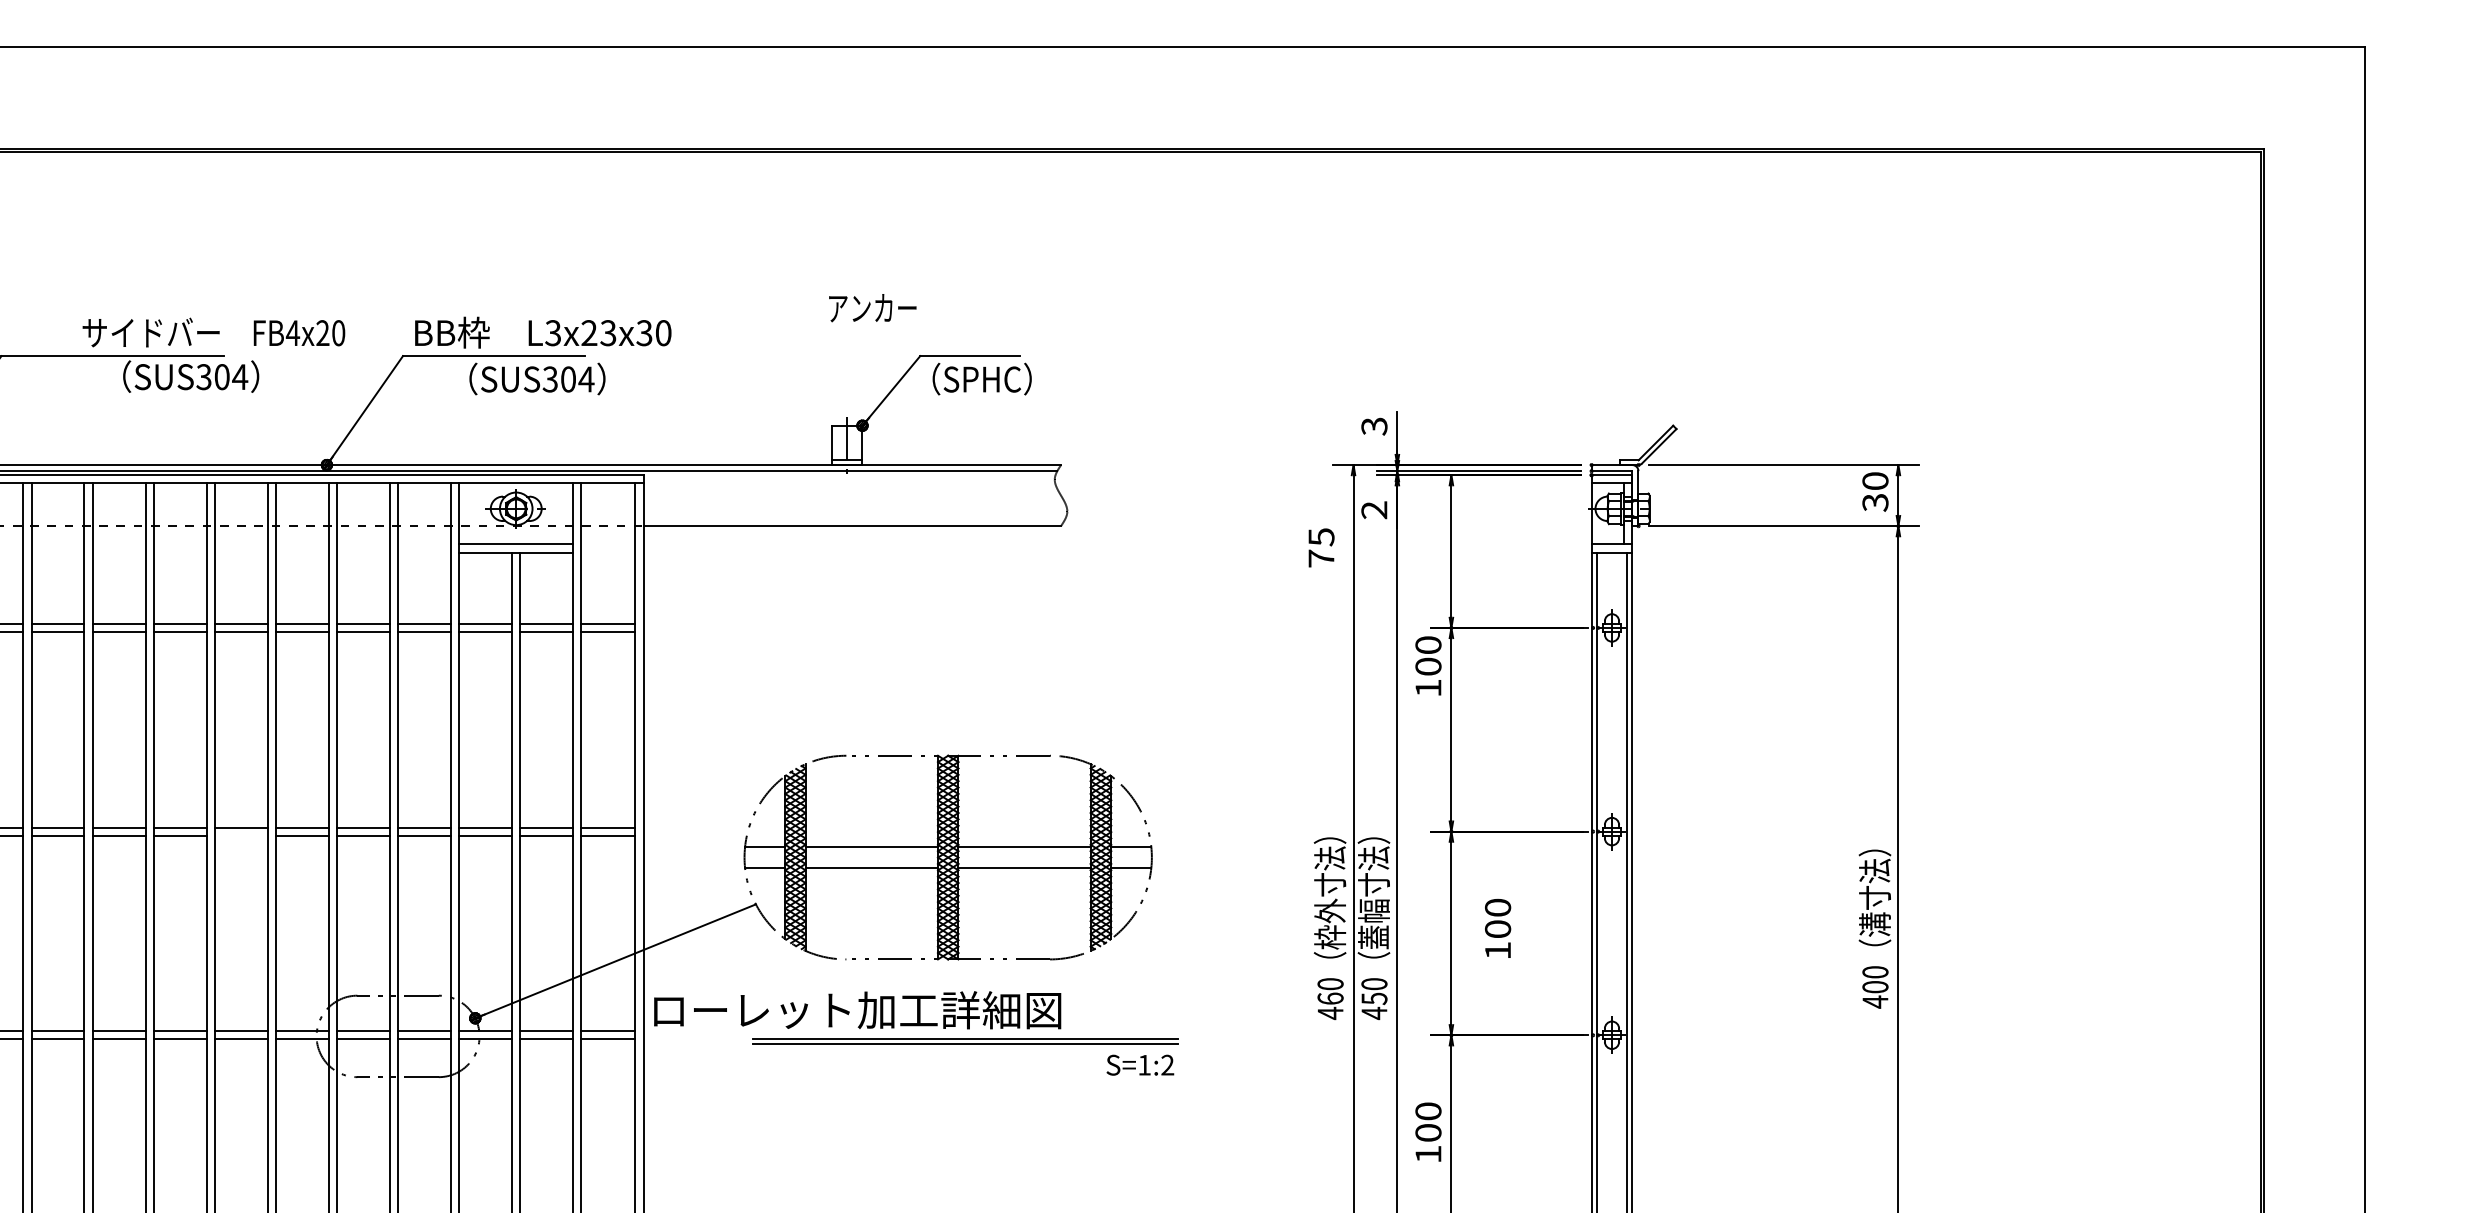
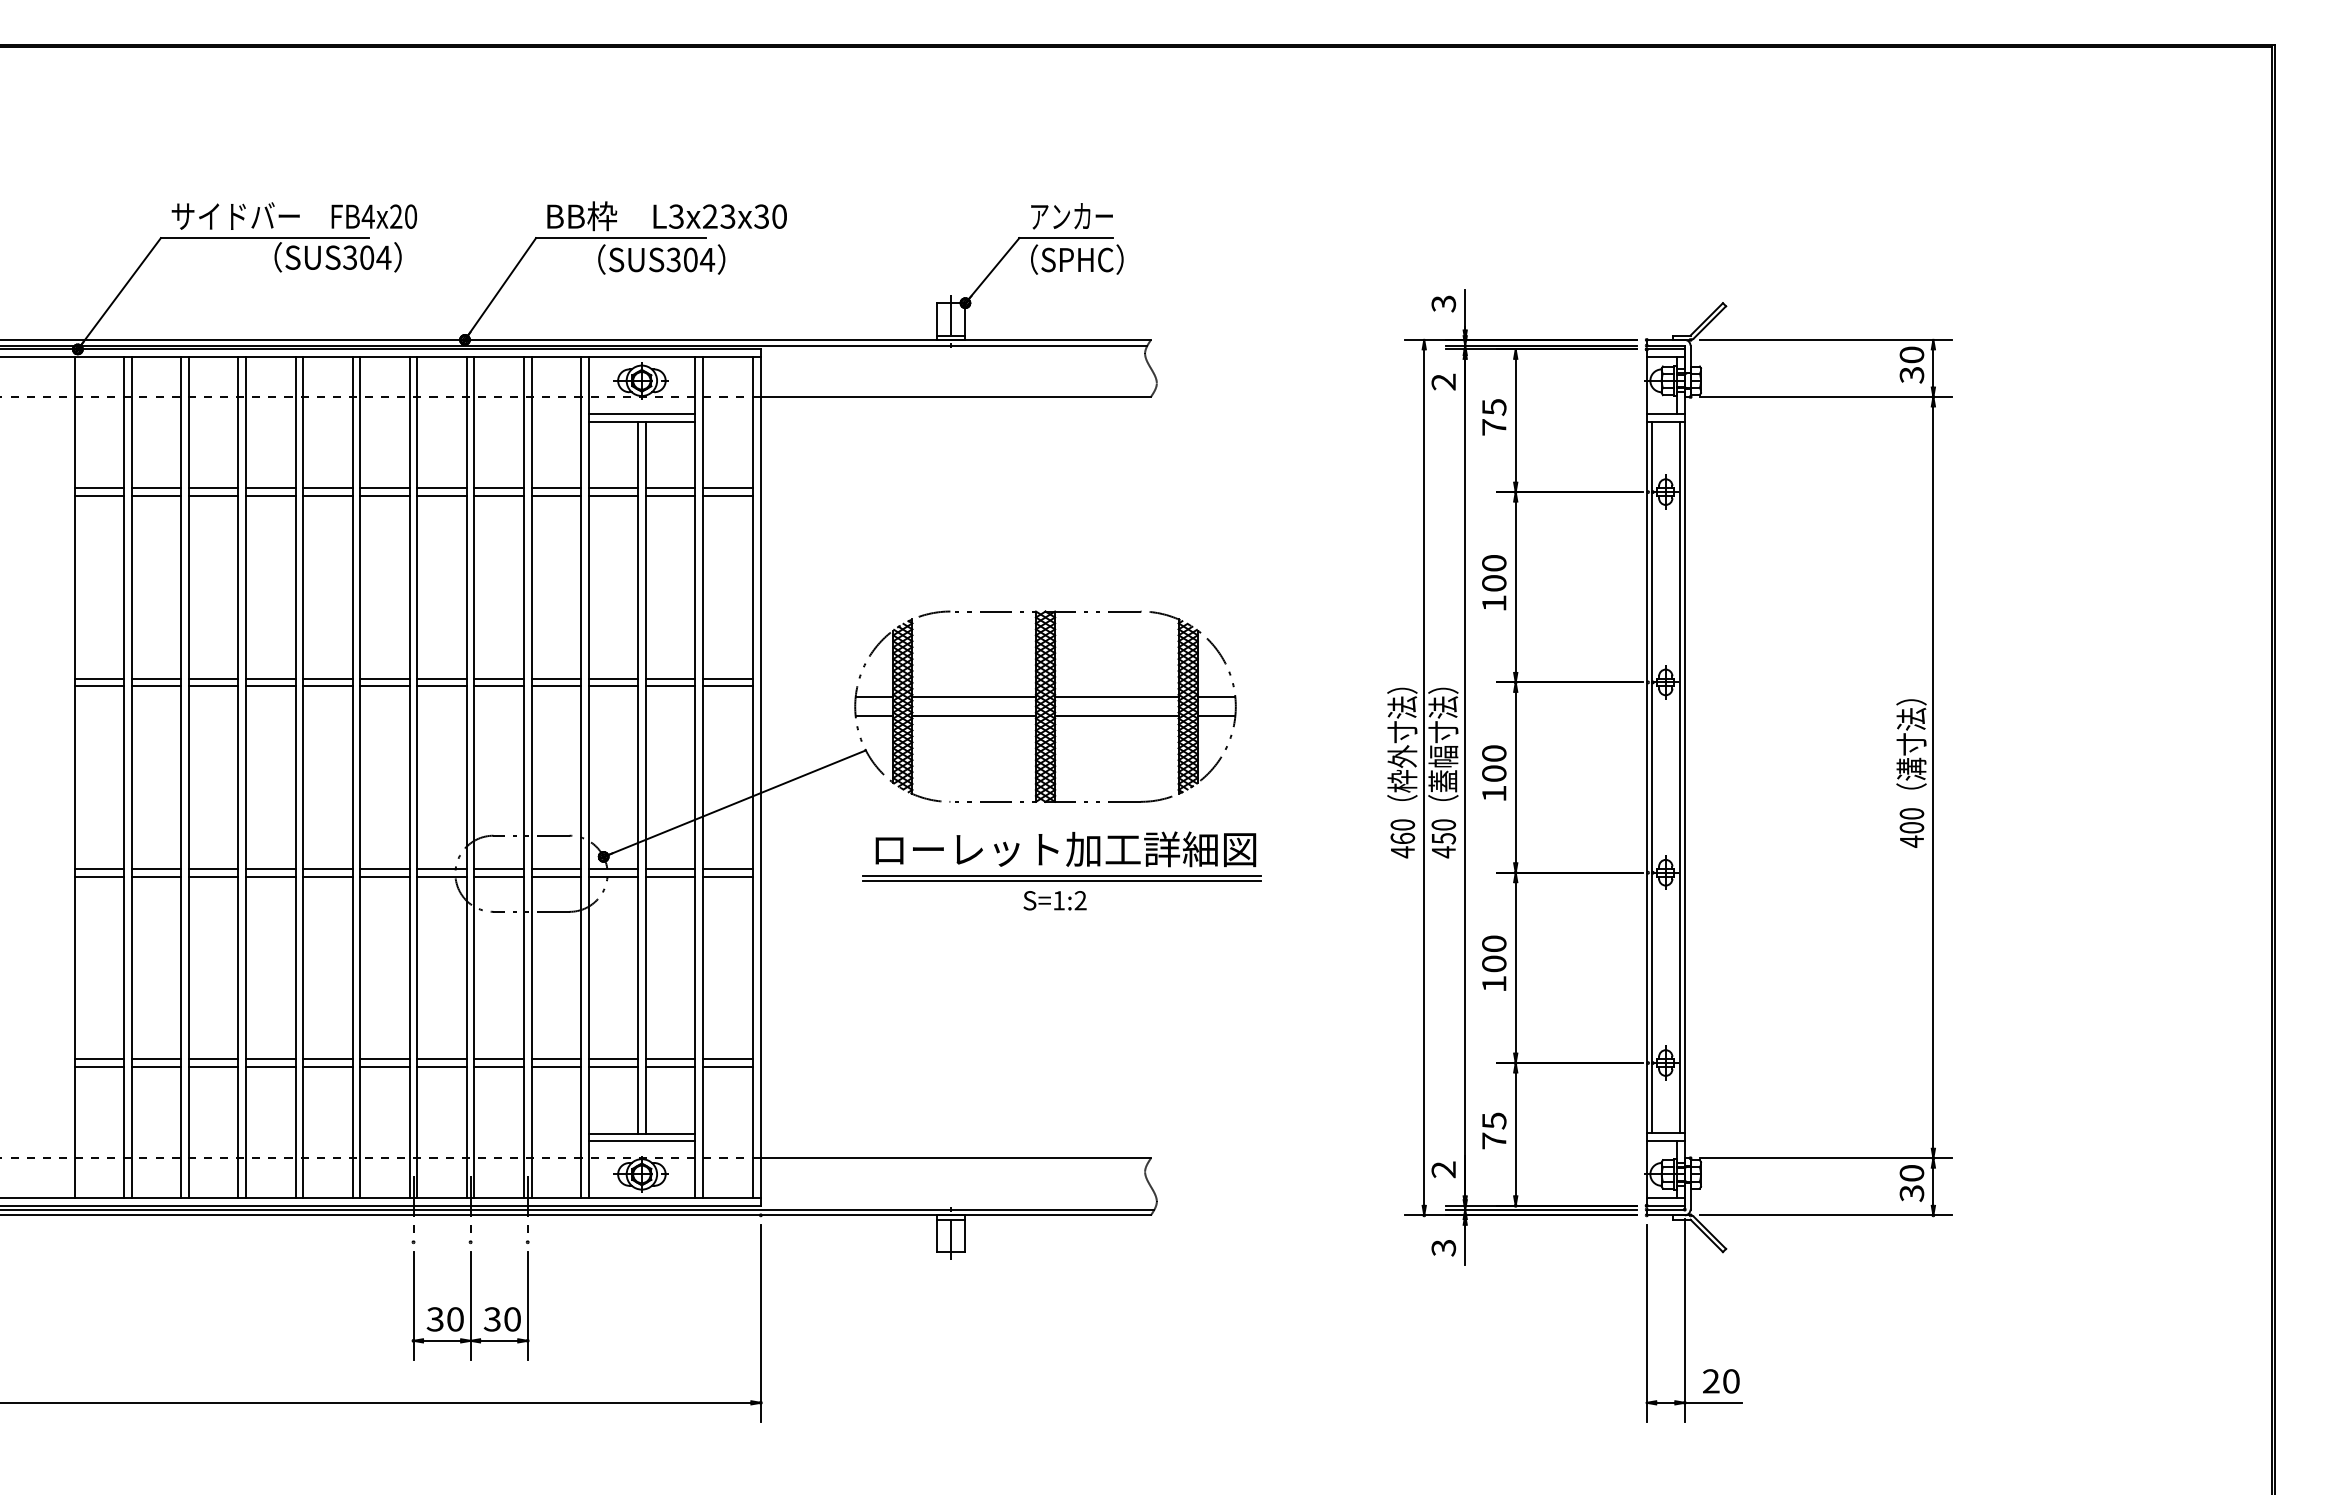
text: (872, 308) -> (1071, 216), moved
text: (212, 331) -> (293, 215), moved
text: (1321, 548) -> (1494, 417), moved
text: (1428, 665) -> (1494, 582), moved
line: (240, 835) -> (384, 686), added
text: (1498, 928) -> (1494, 772), moved
text: (857, 1010) -> (1065, 849), moved
text: (1139, 1064) -> (1054, 900), moved

